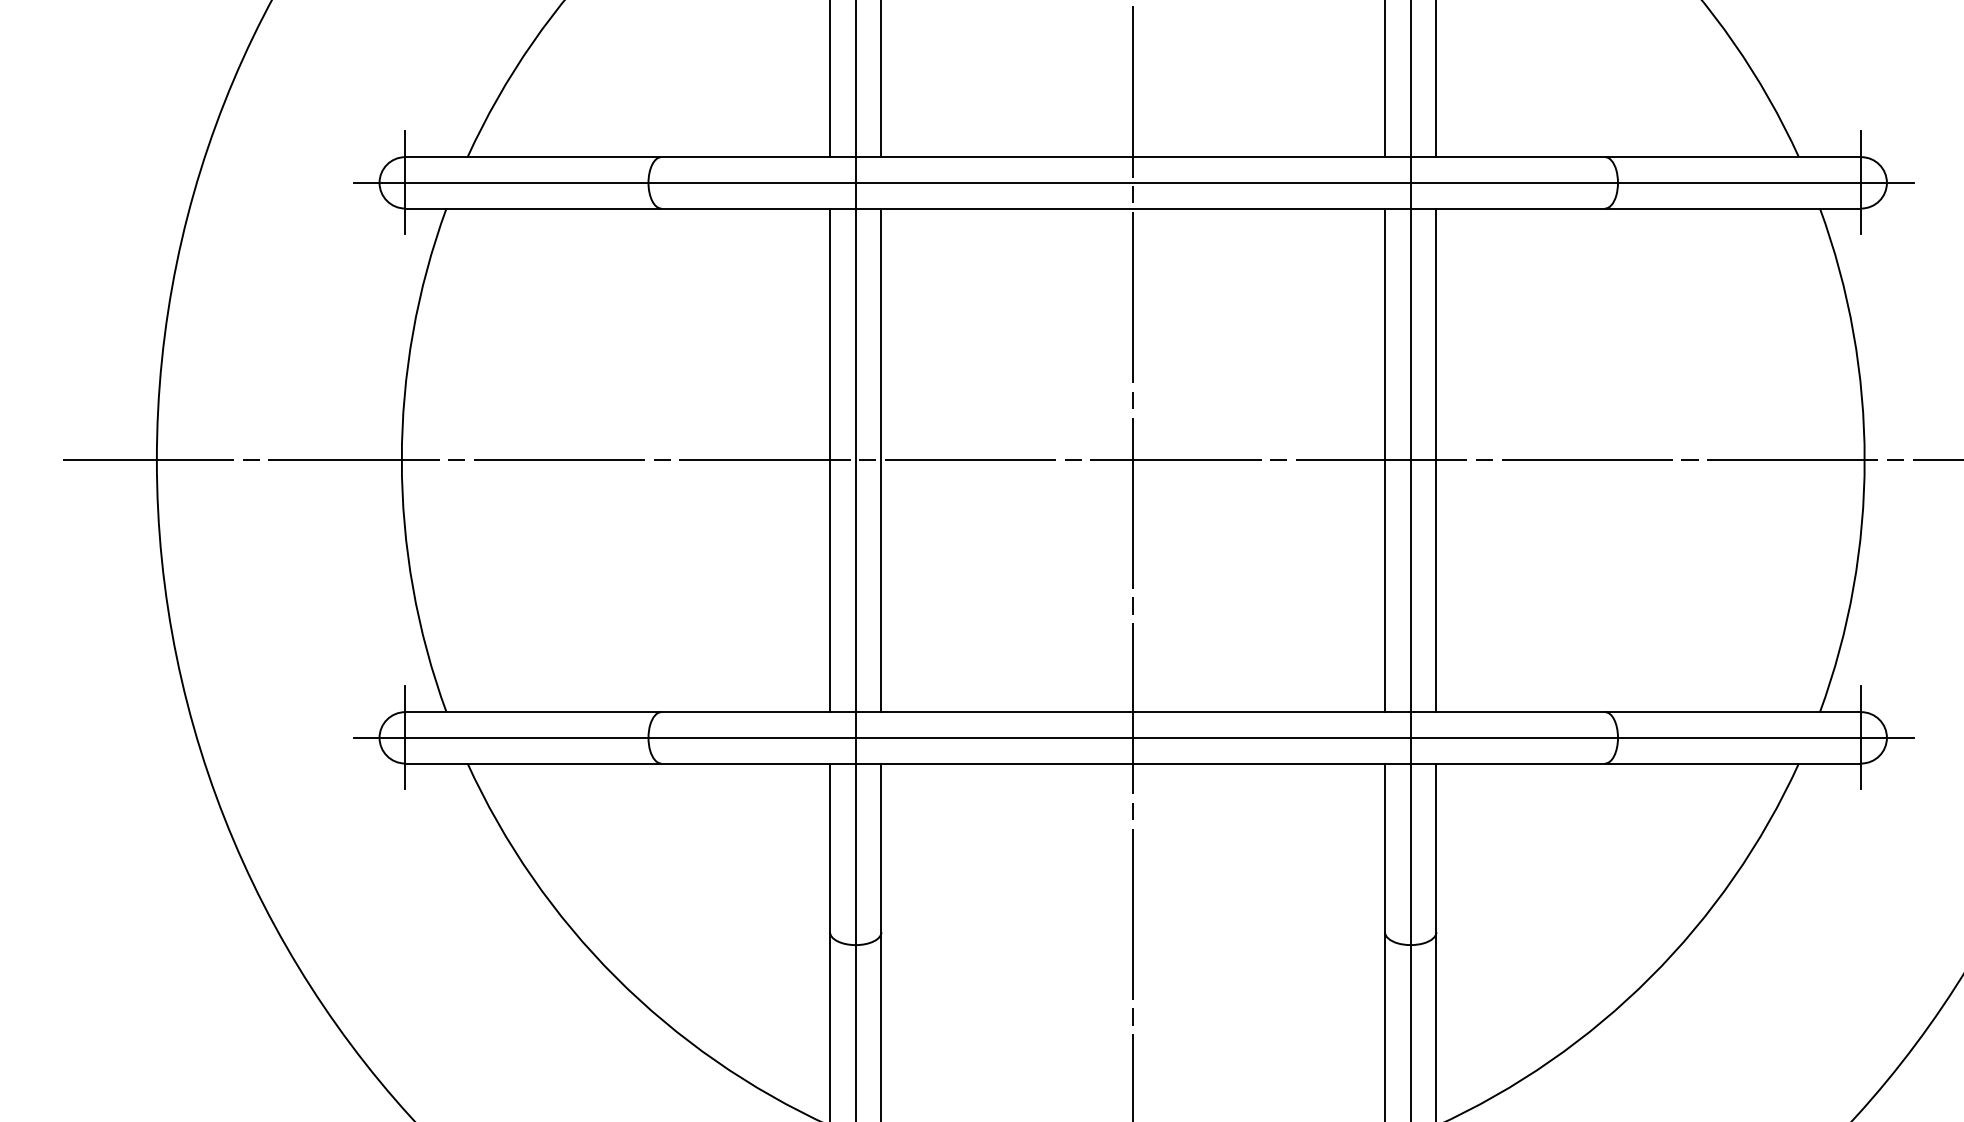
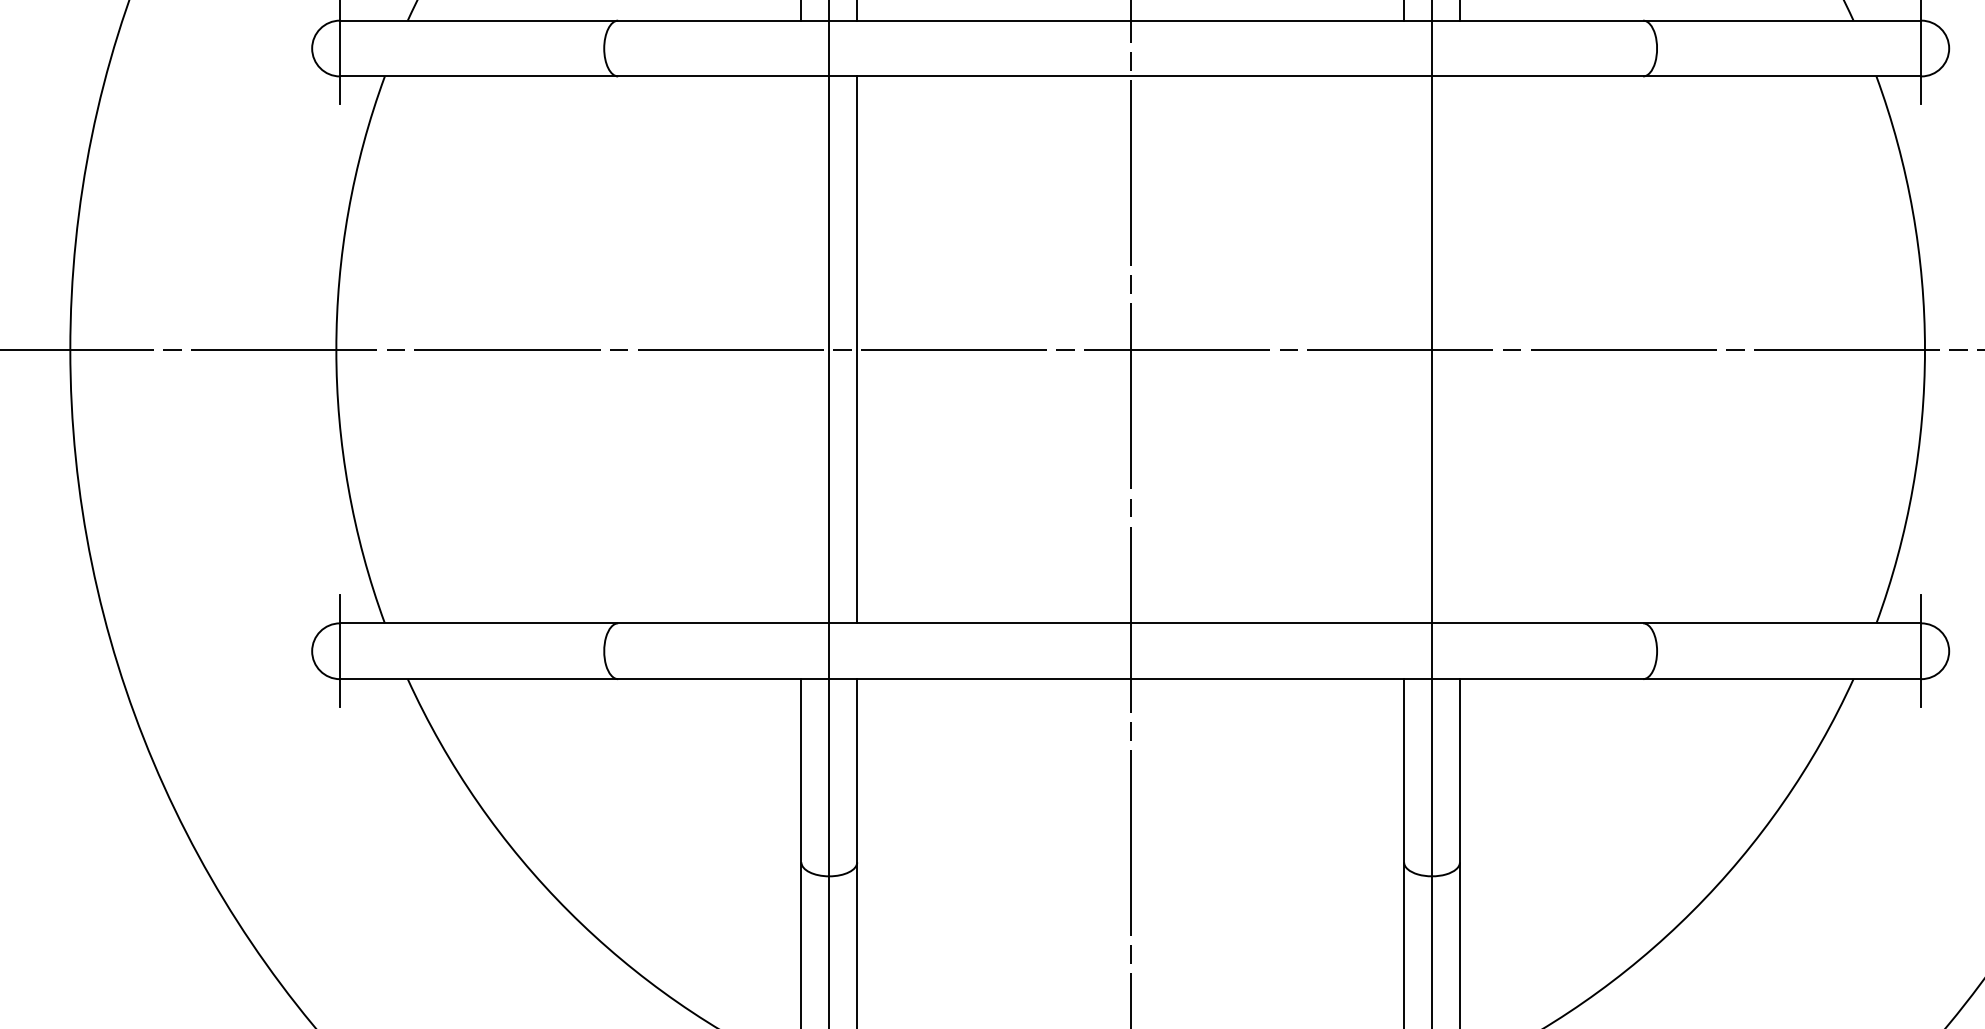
line: (1133, 182) -> (1130, 48), removed
line: (830, 460) -> (801, 350), removed
line: (1385, 460) -> (1404, 350), removed
line: (1436, 460) -> (1460, 350), removed
line: (1133, 737) -> (1130, 650), removed

